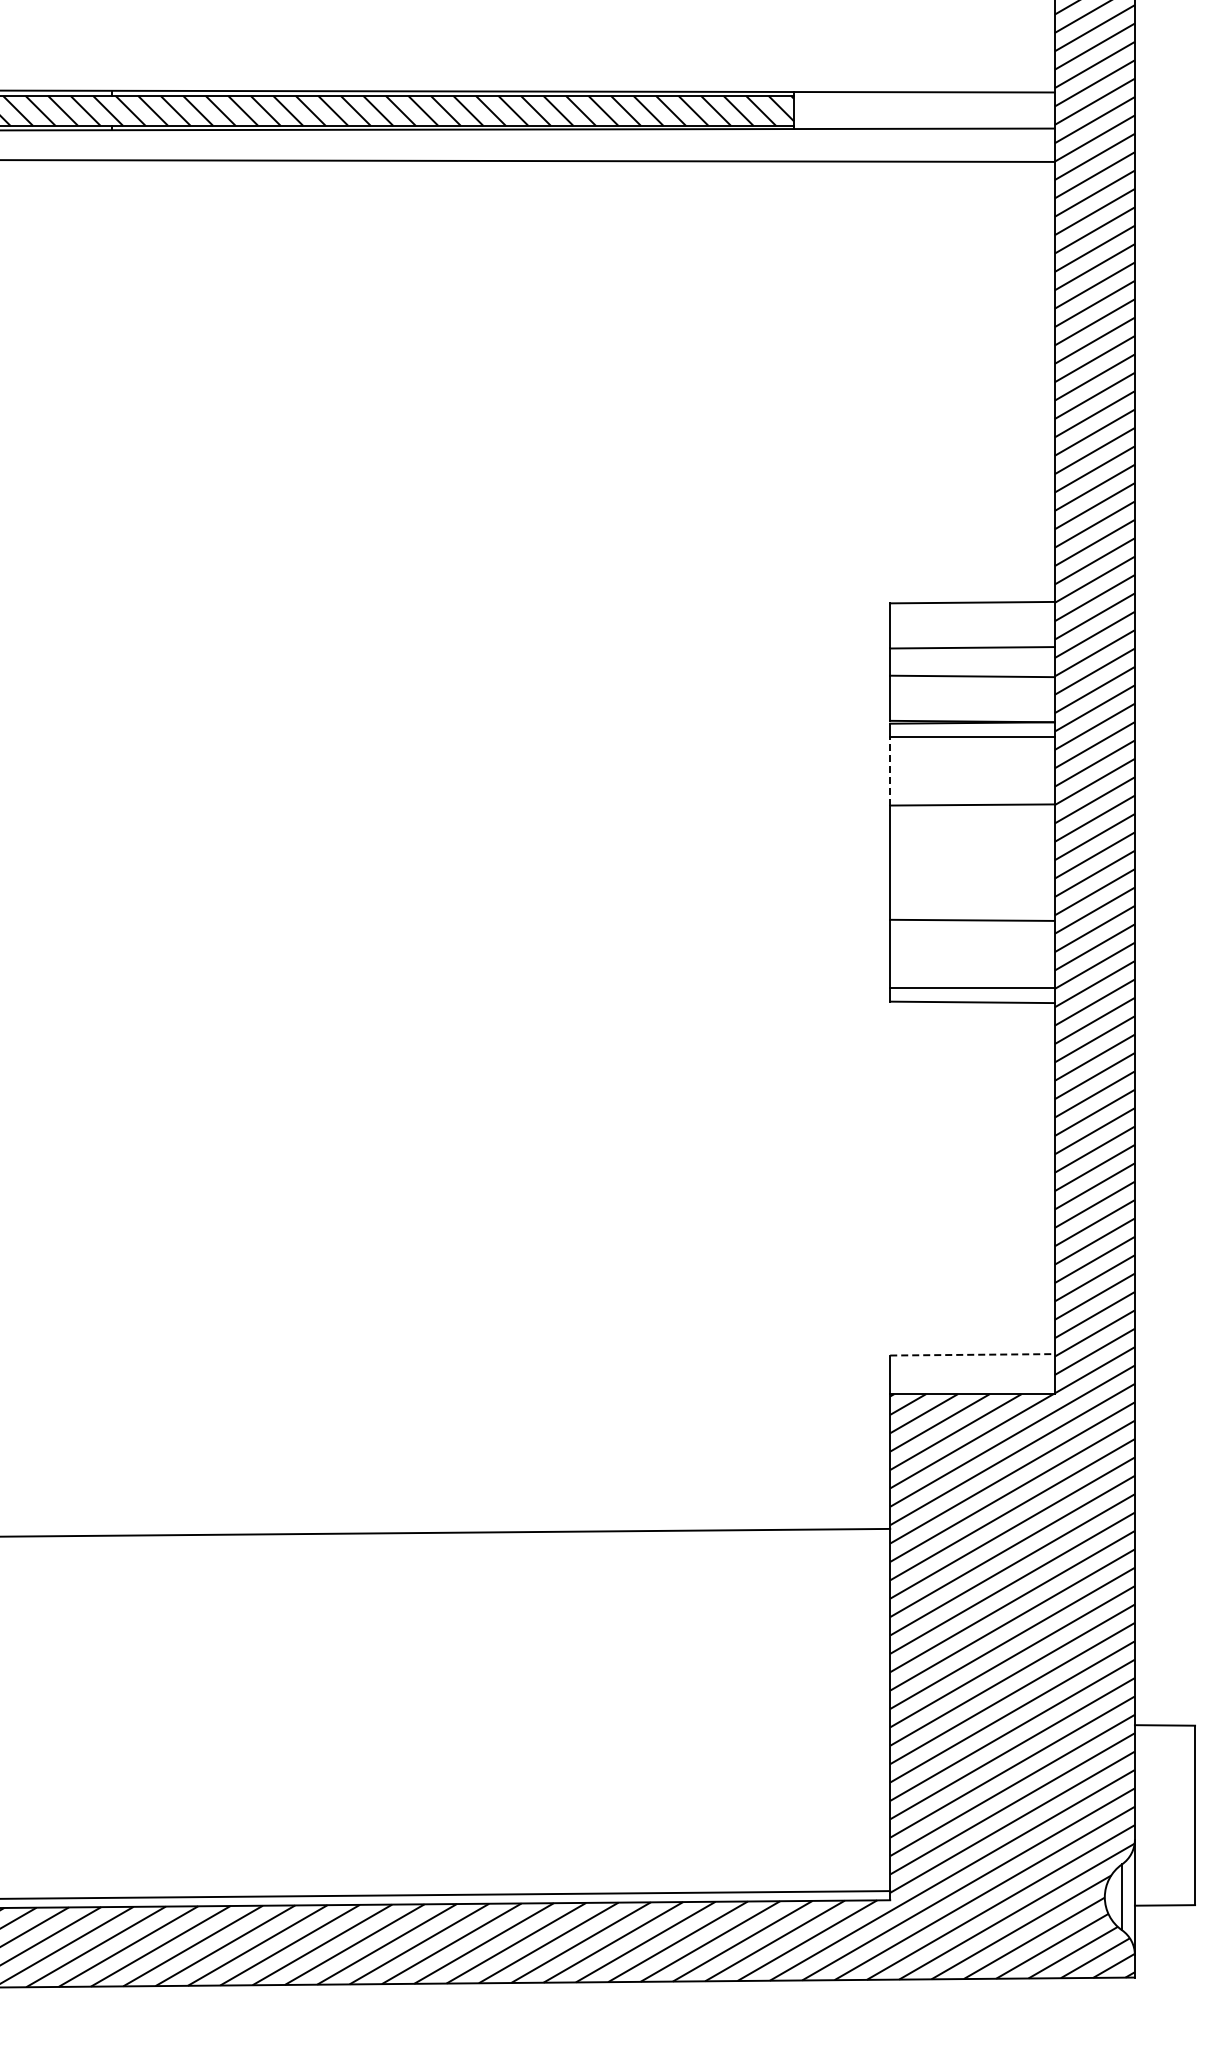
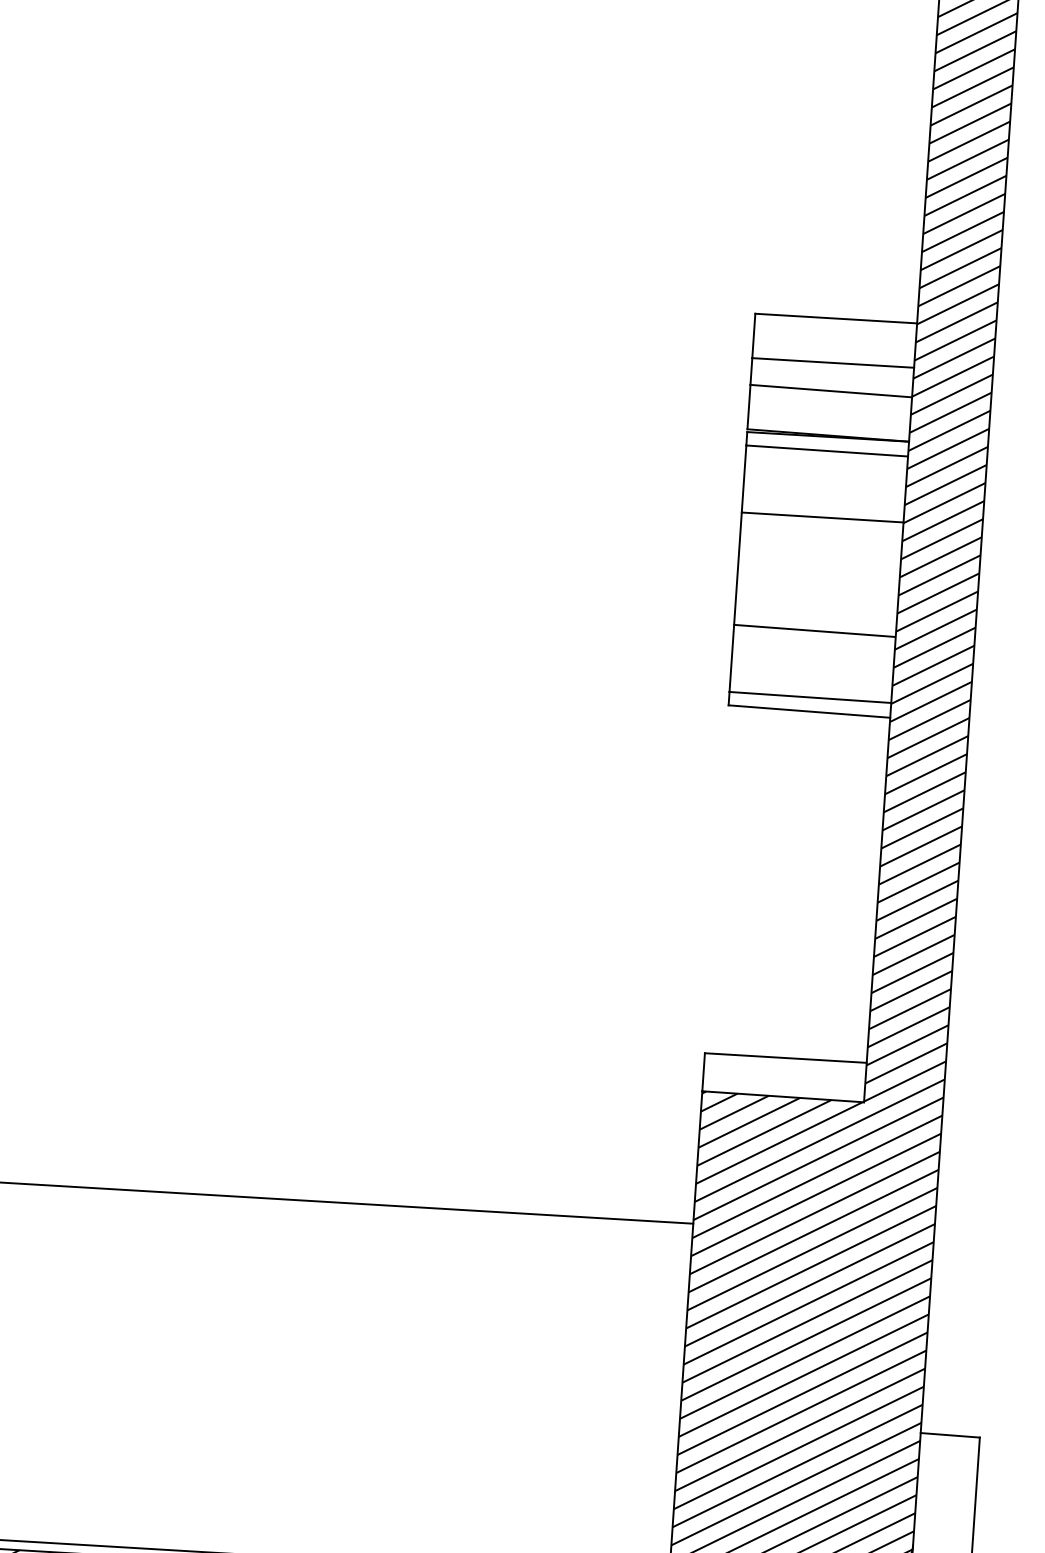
line: (890, 770) -> (744, 478), dashed -> solid
line: (972, 1354) -> (785, 1057), dashed -> solid

